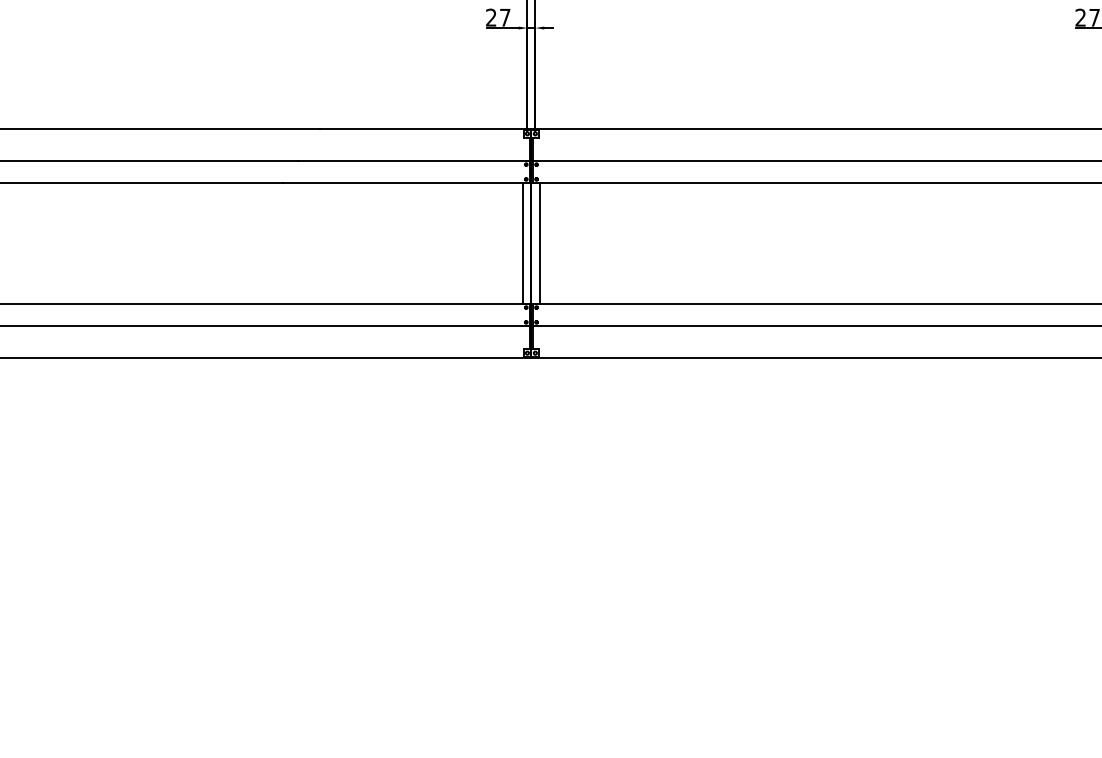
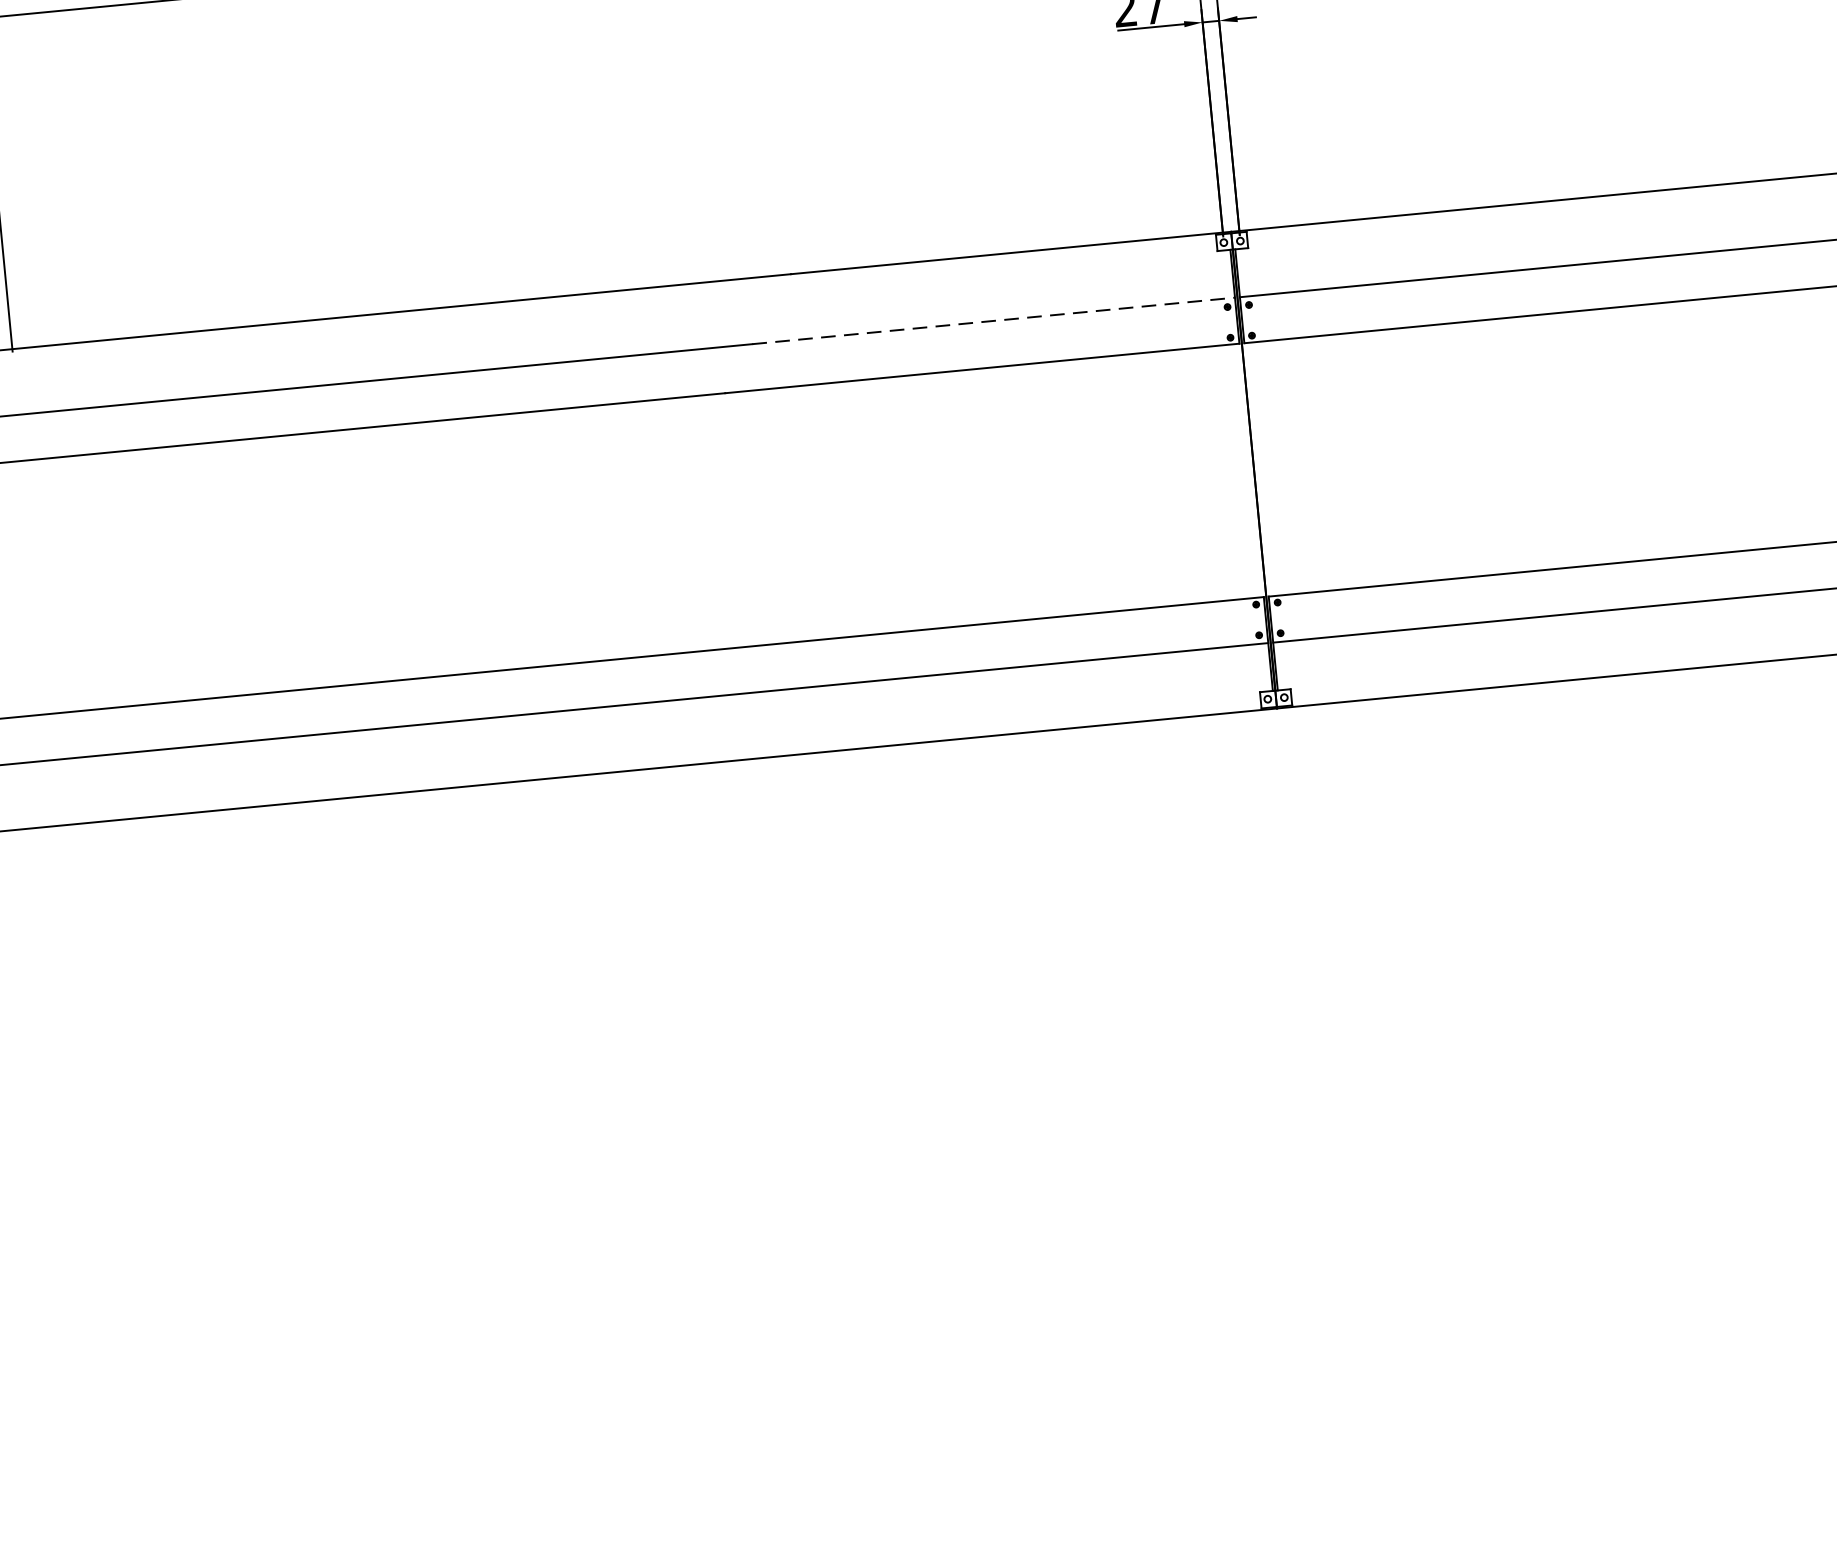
line: (414, 160) -> (994, 320), solid -> dashed
line: (522, 243) -> (1235, 471), removed
line: (540, 243) -> (1272, 468), removed

